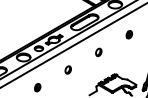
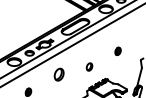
part: (128, 34) -> (117, 51), moved
part: (98, 51) -> (89, 66), moved
part: (67, 69) -> (58, 74), size x1.6

